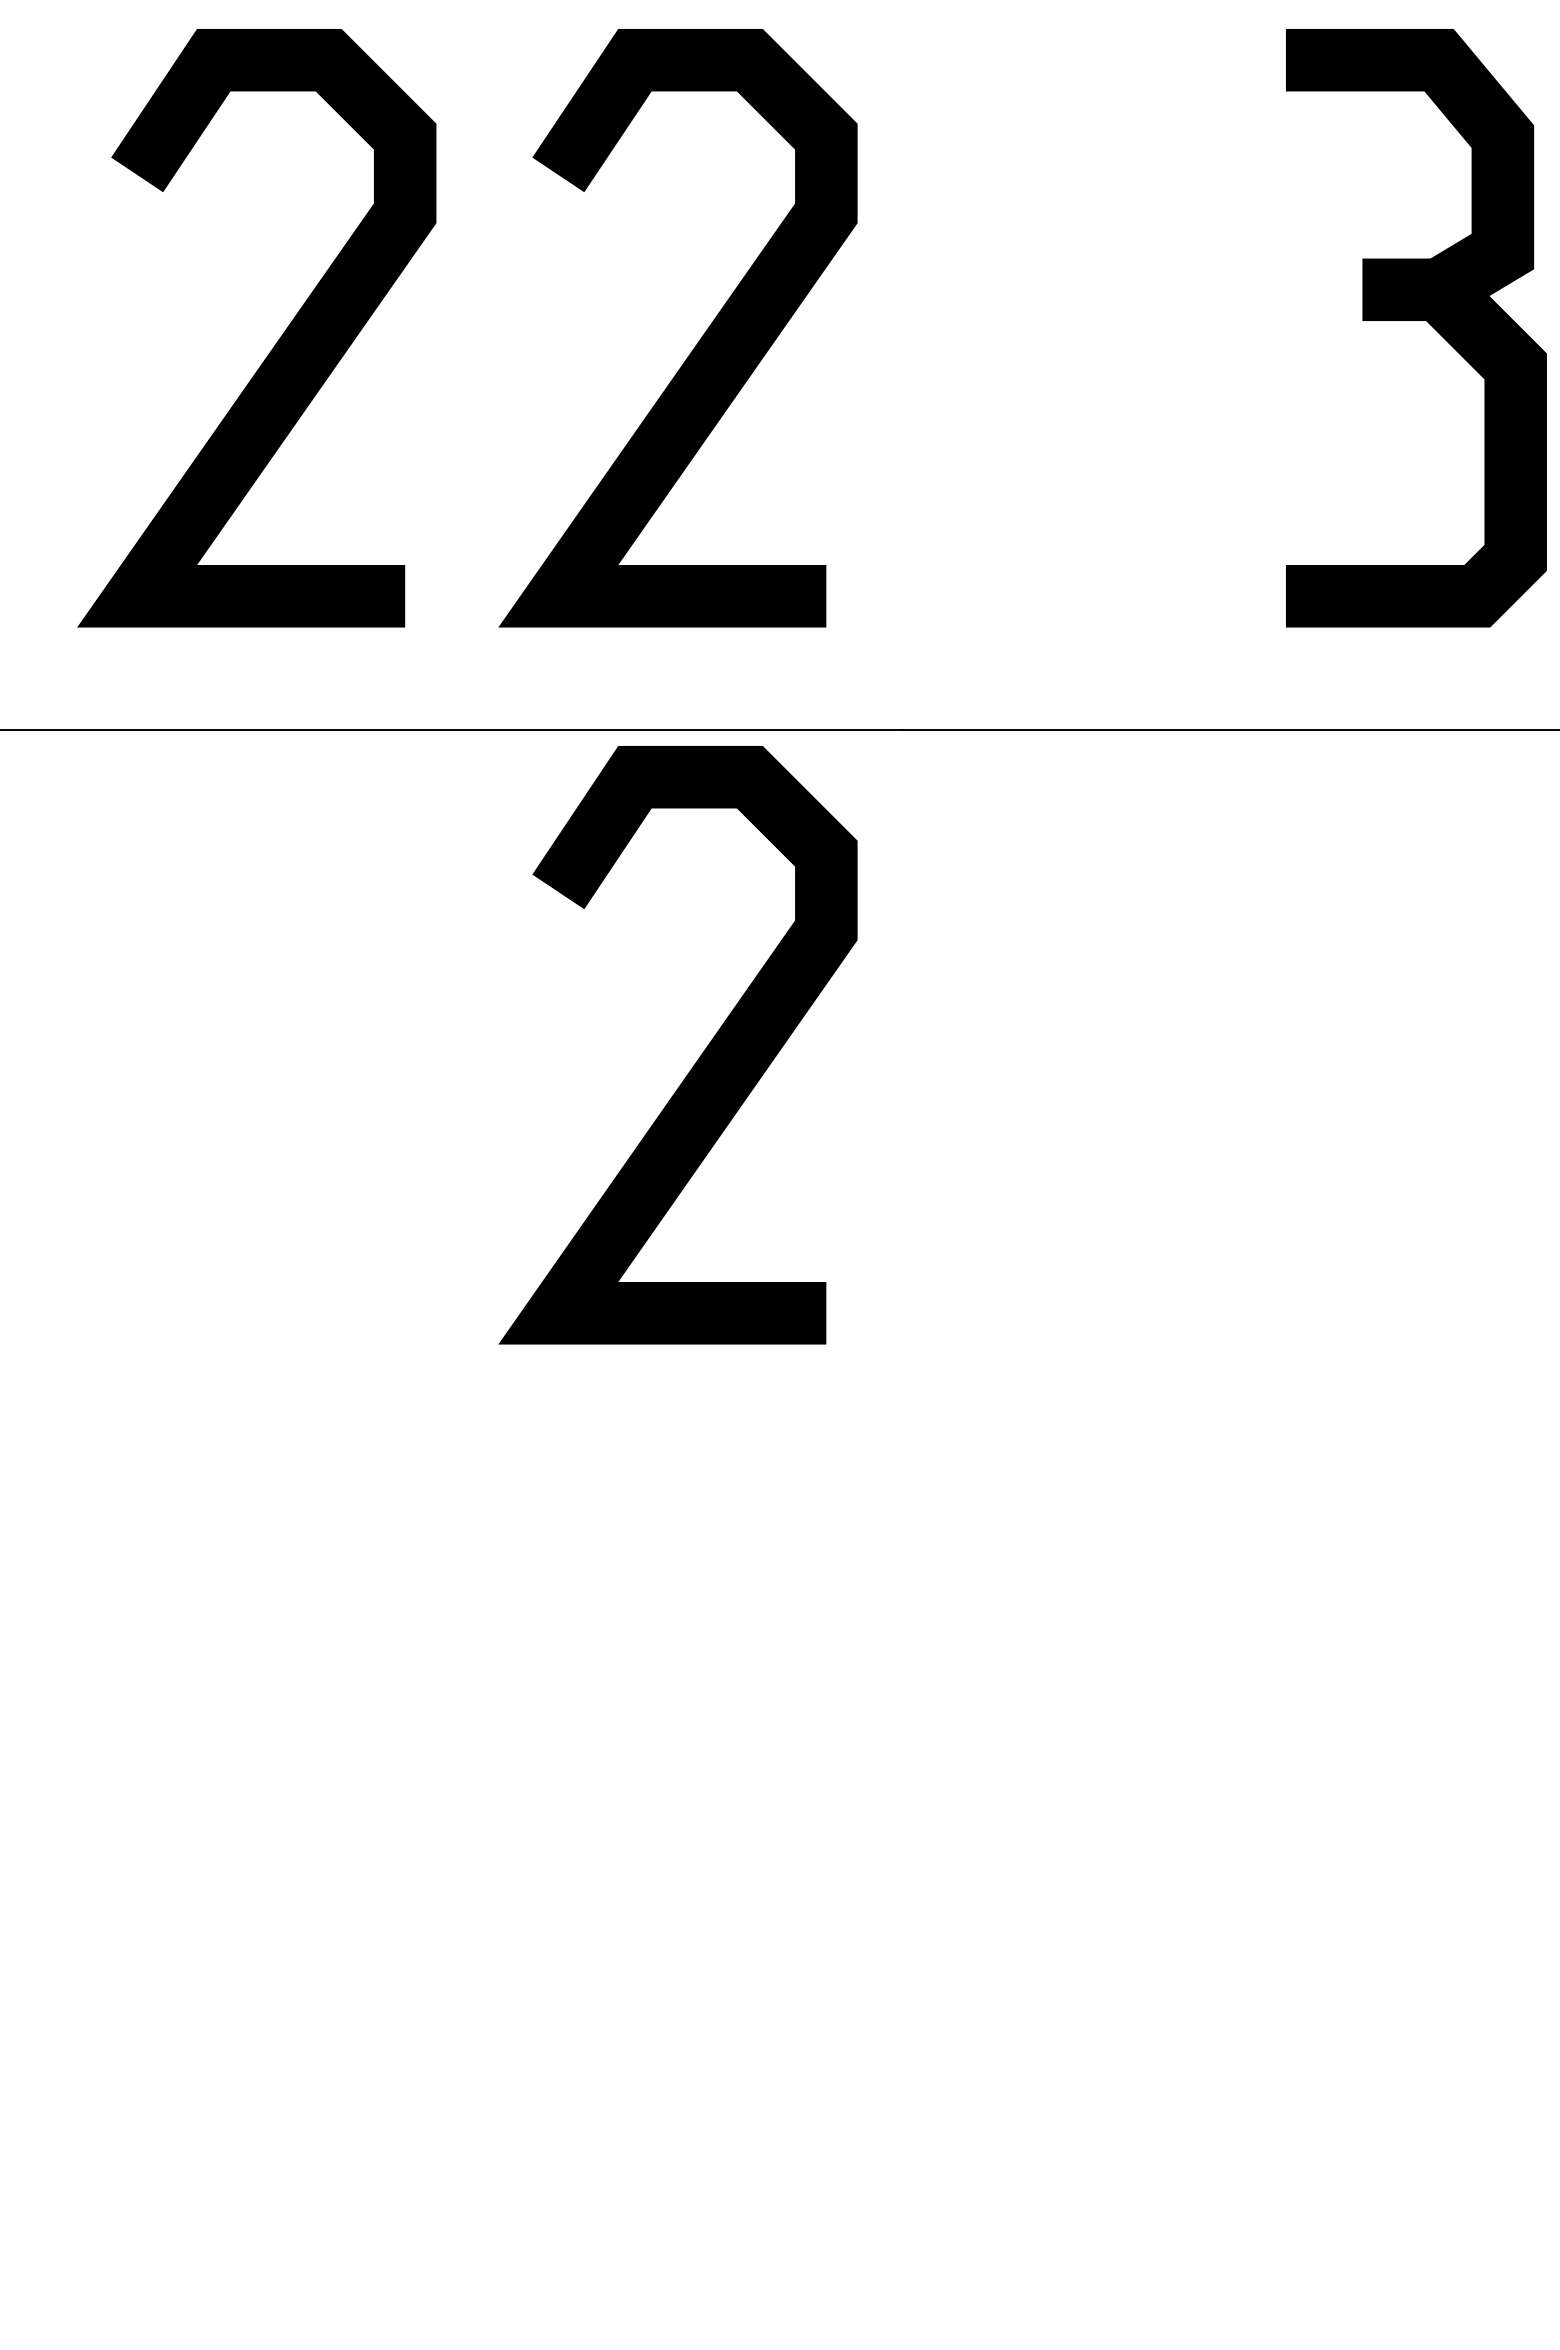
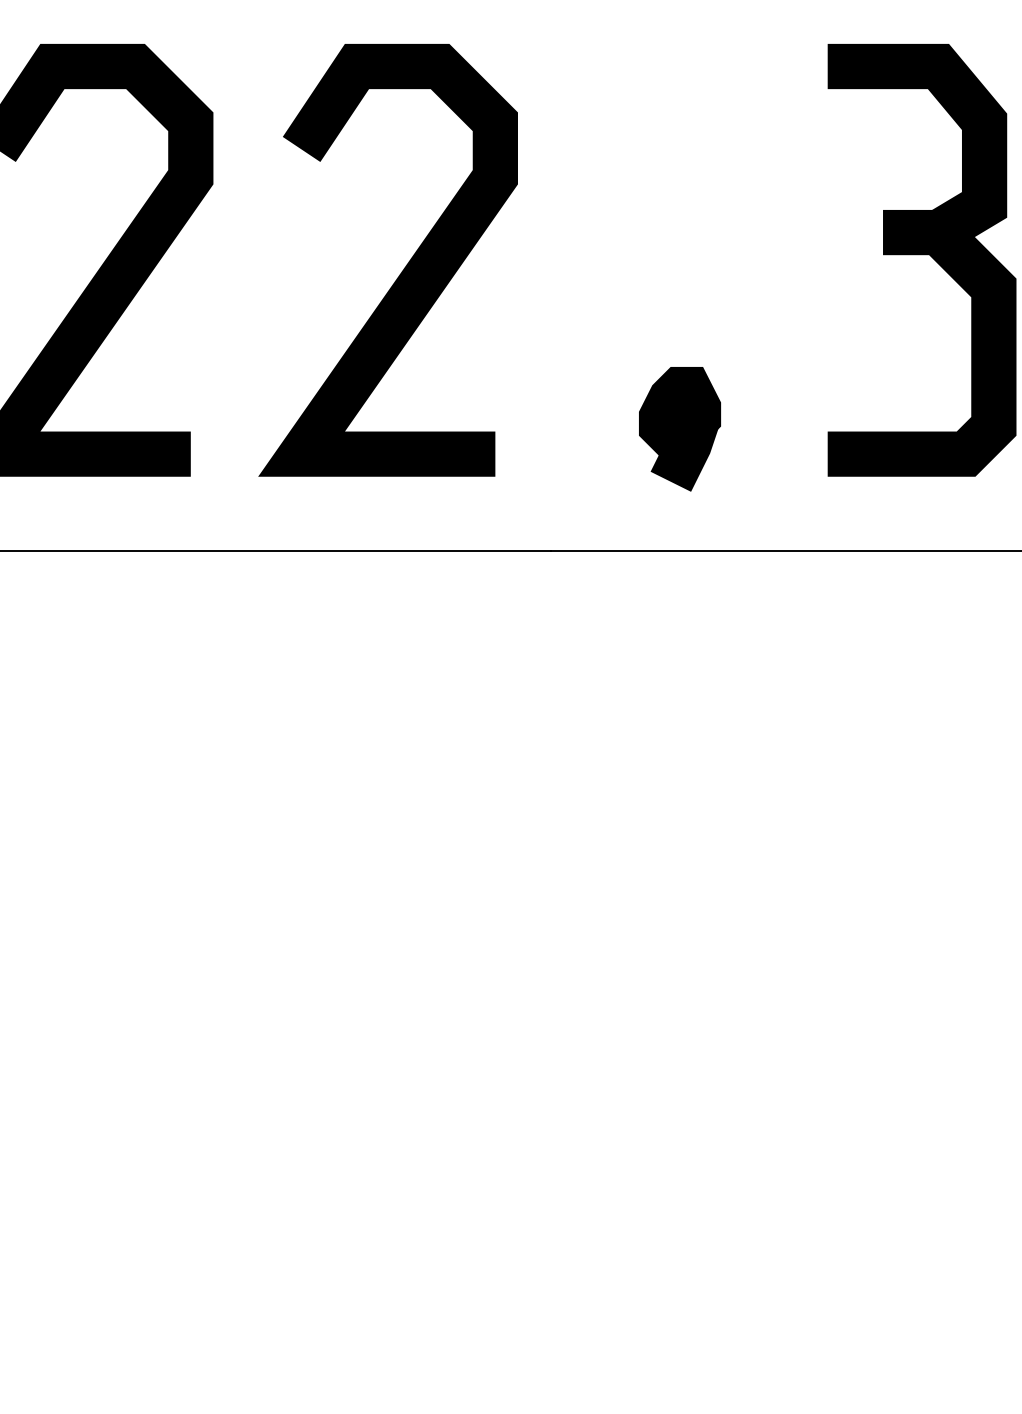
part: (1081, 561) -> (679, 429), added
curve: (697, 1059) -> (402, 789), removed

